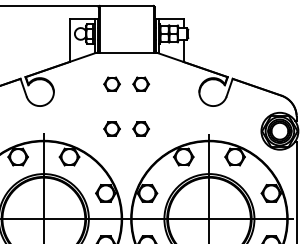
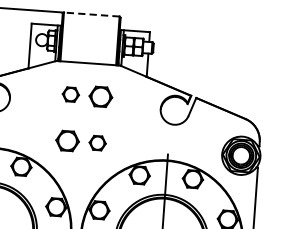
line: (126, 5) -> (91, 14), solid -> dashed
part: (141, 83) -> (101, 96), size x1.4
part: (111, 128) -> (66, 140), size x1.4

